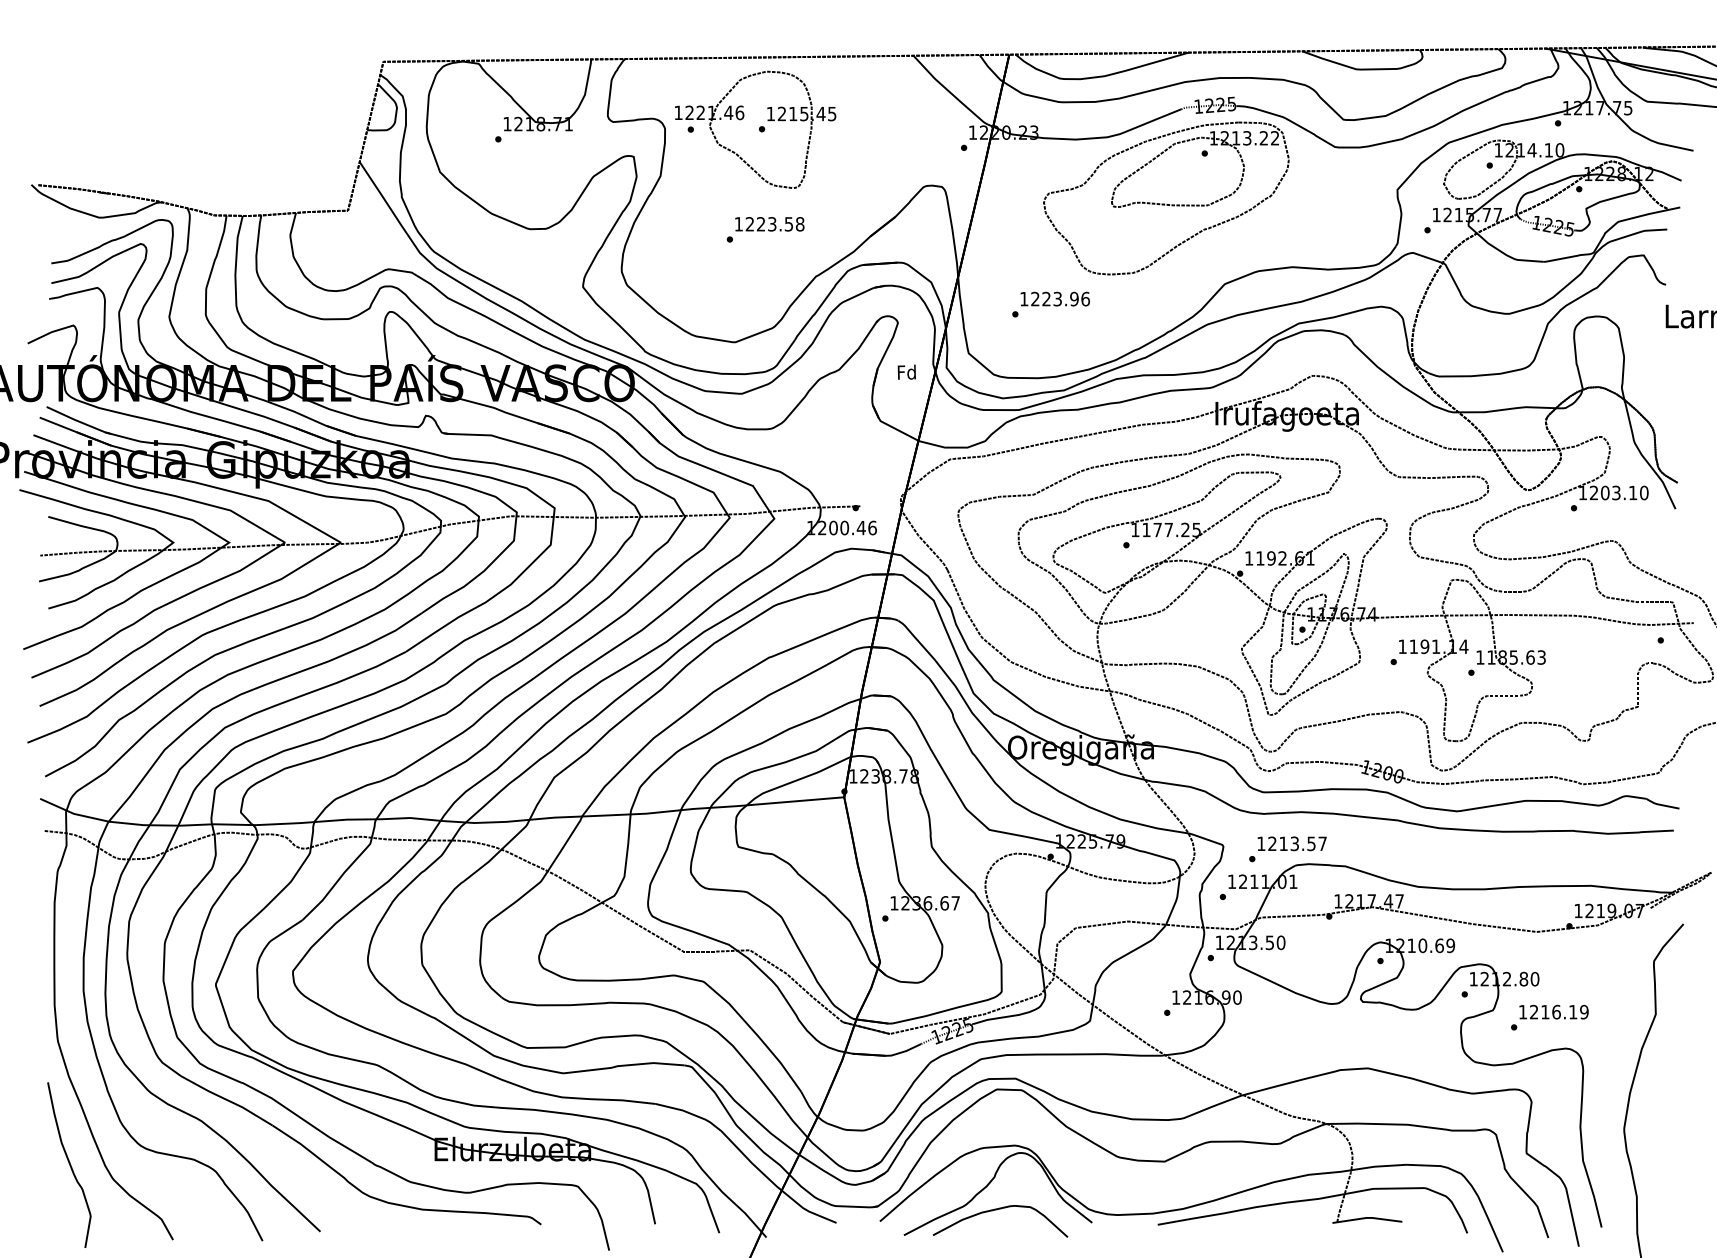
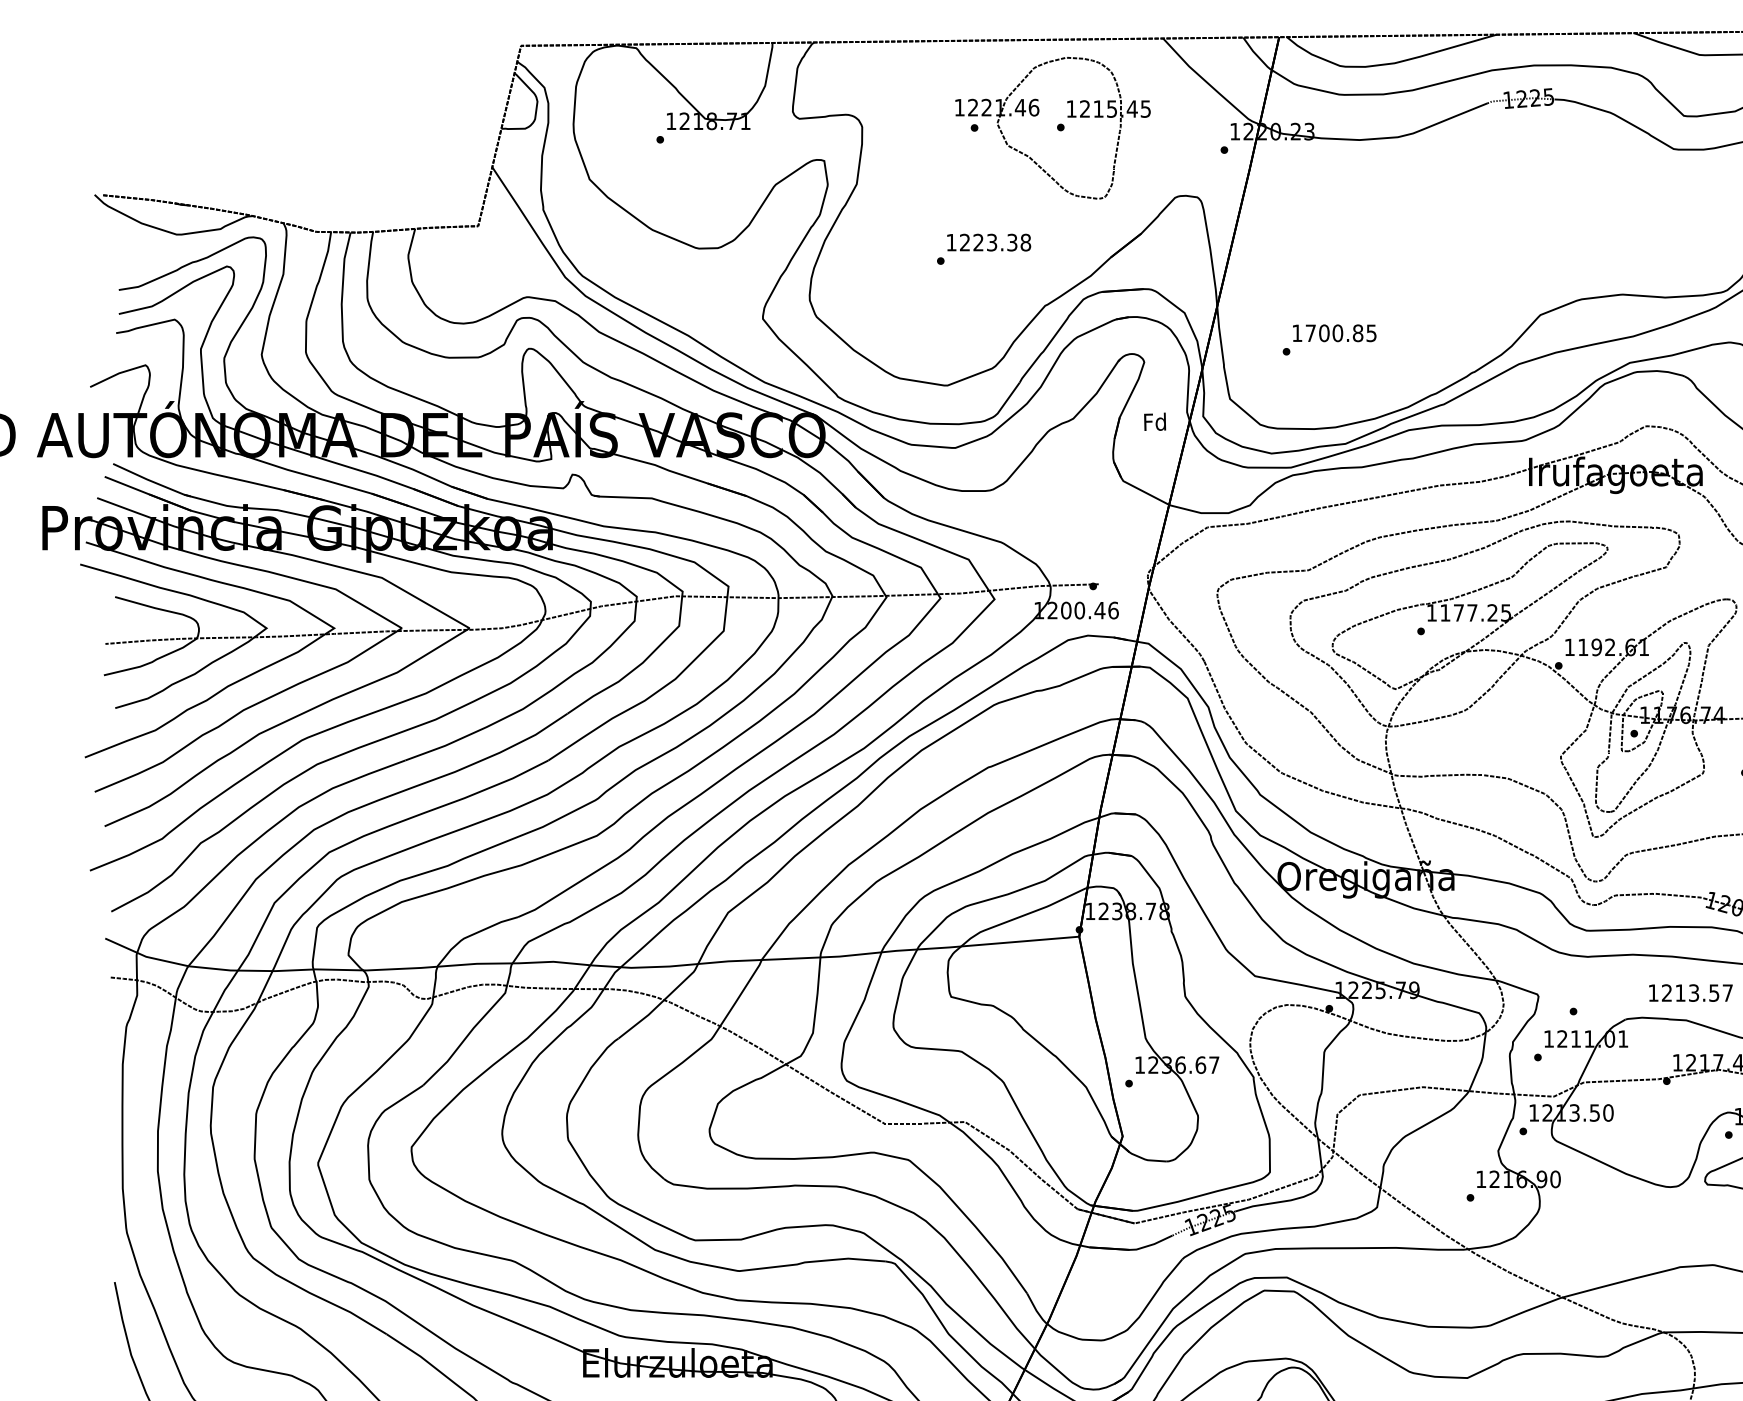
part: (755, 129) -> (1052, 127), moved
part: (1166, 198) -> (1469, 211), removed
text: (789, 223) -> (1012, 241), 1223.58 -> 1223.38
text: (1060, 298) -> (1341, 332), 1223.96 -> 1700.85
text: (1291, 843) -> (1690, 992), moved

